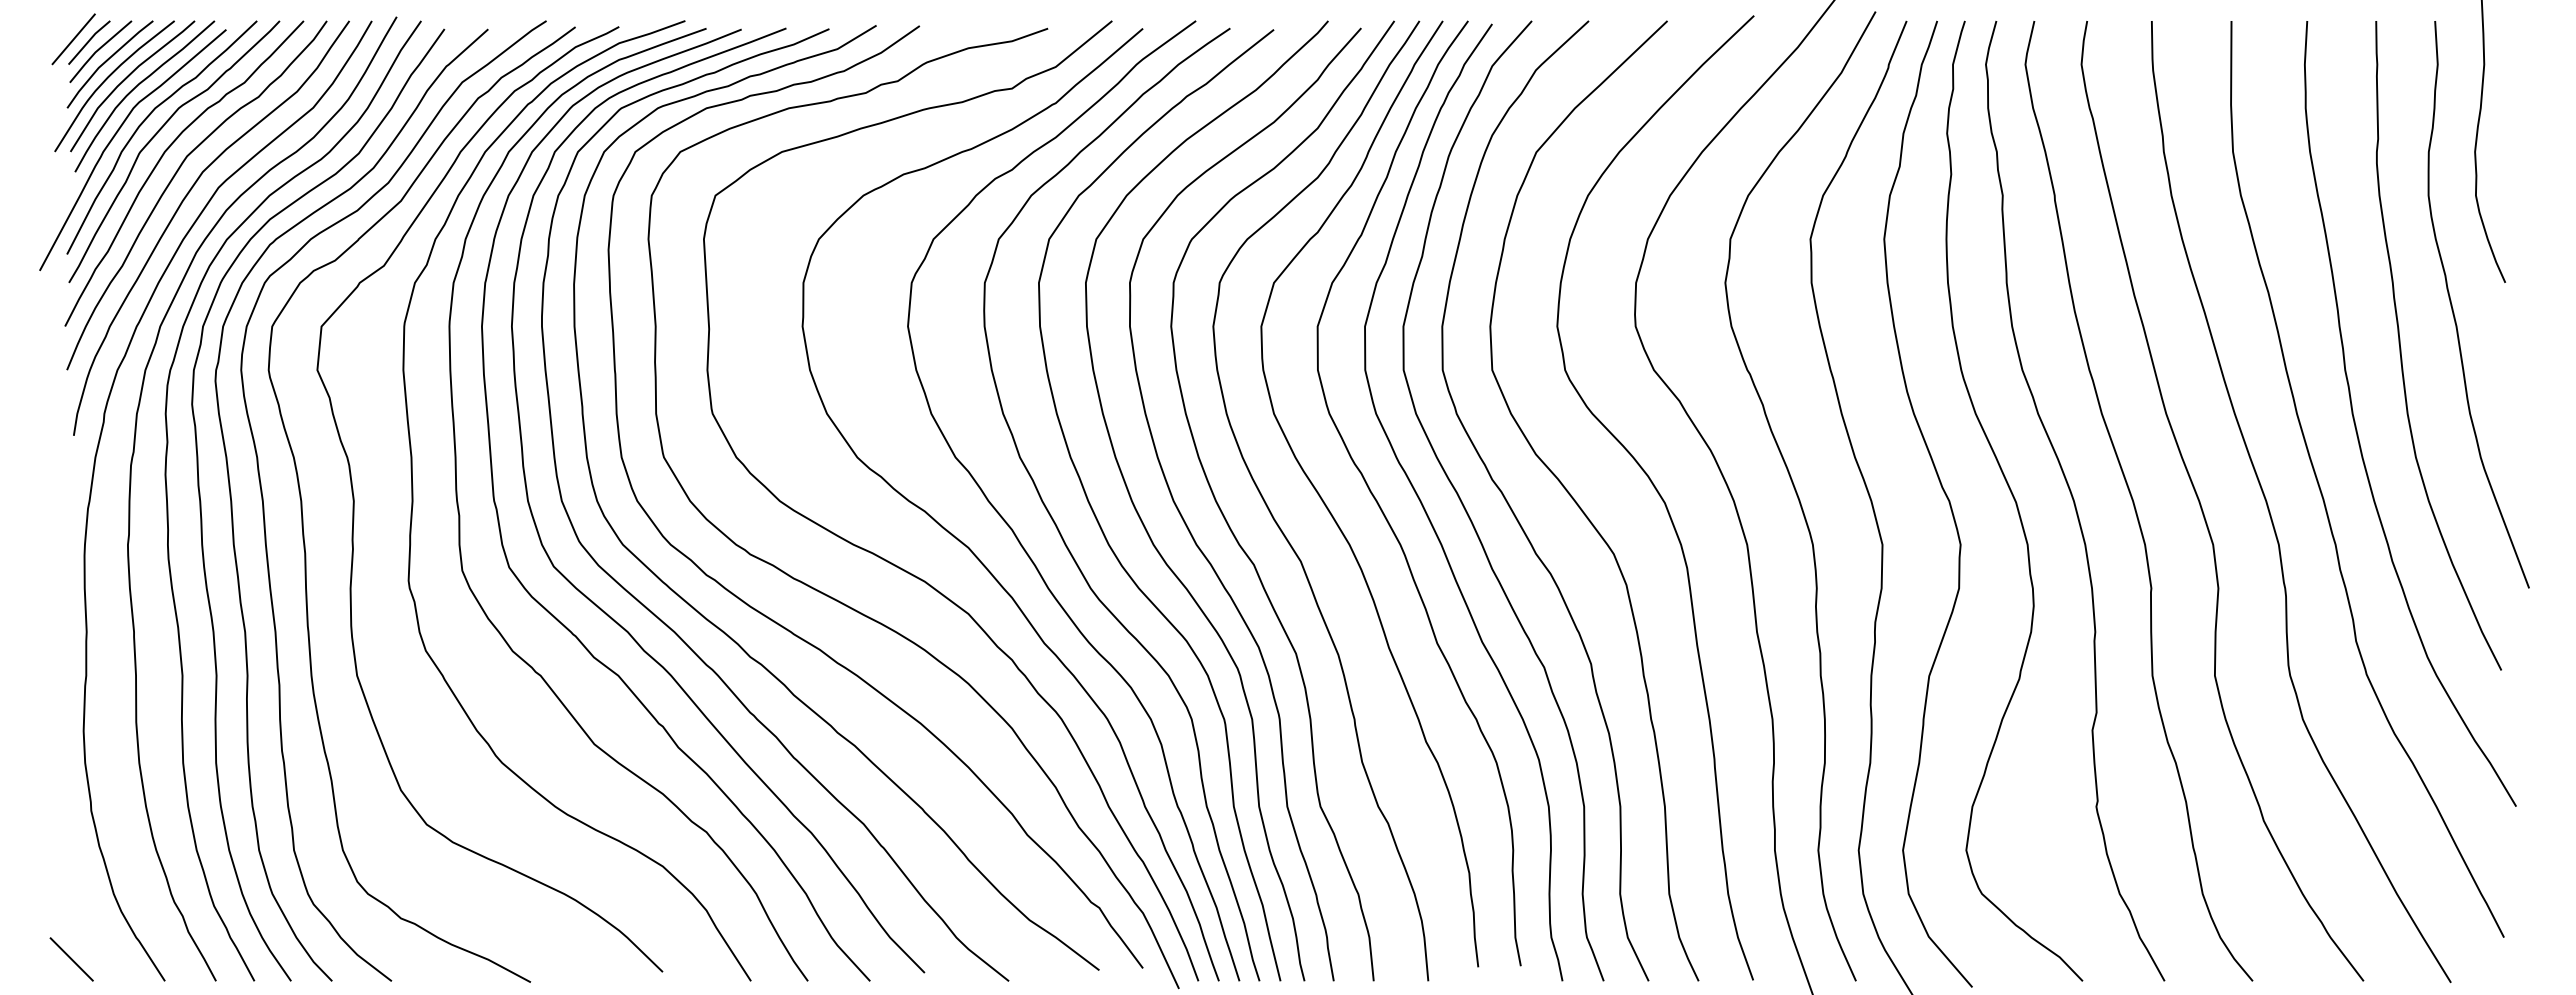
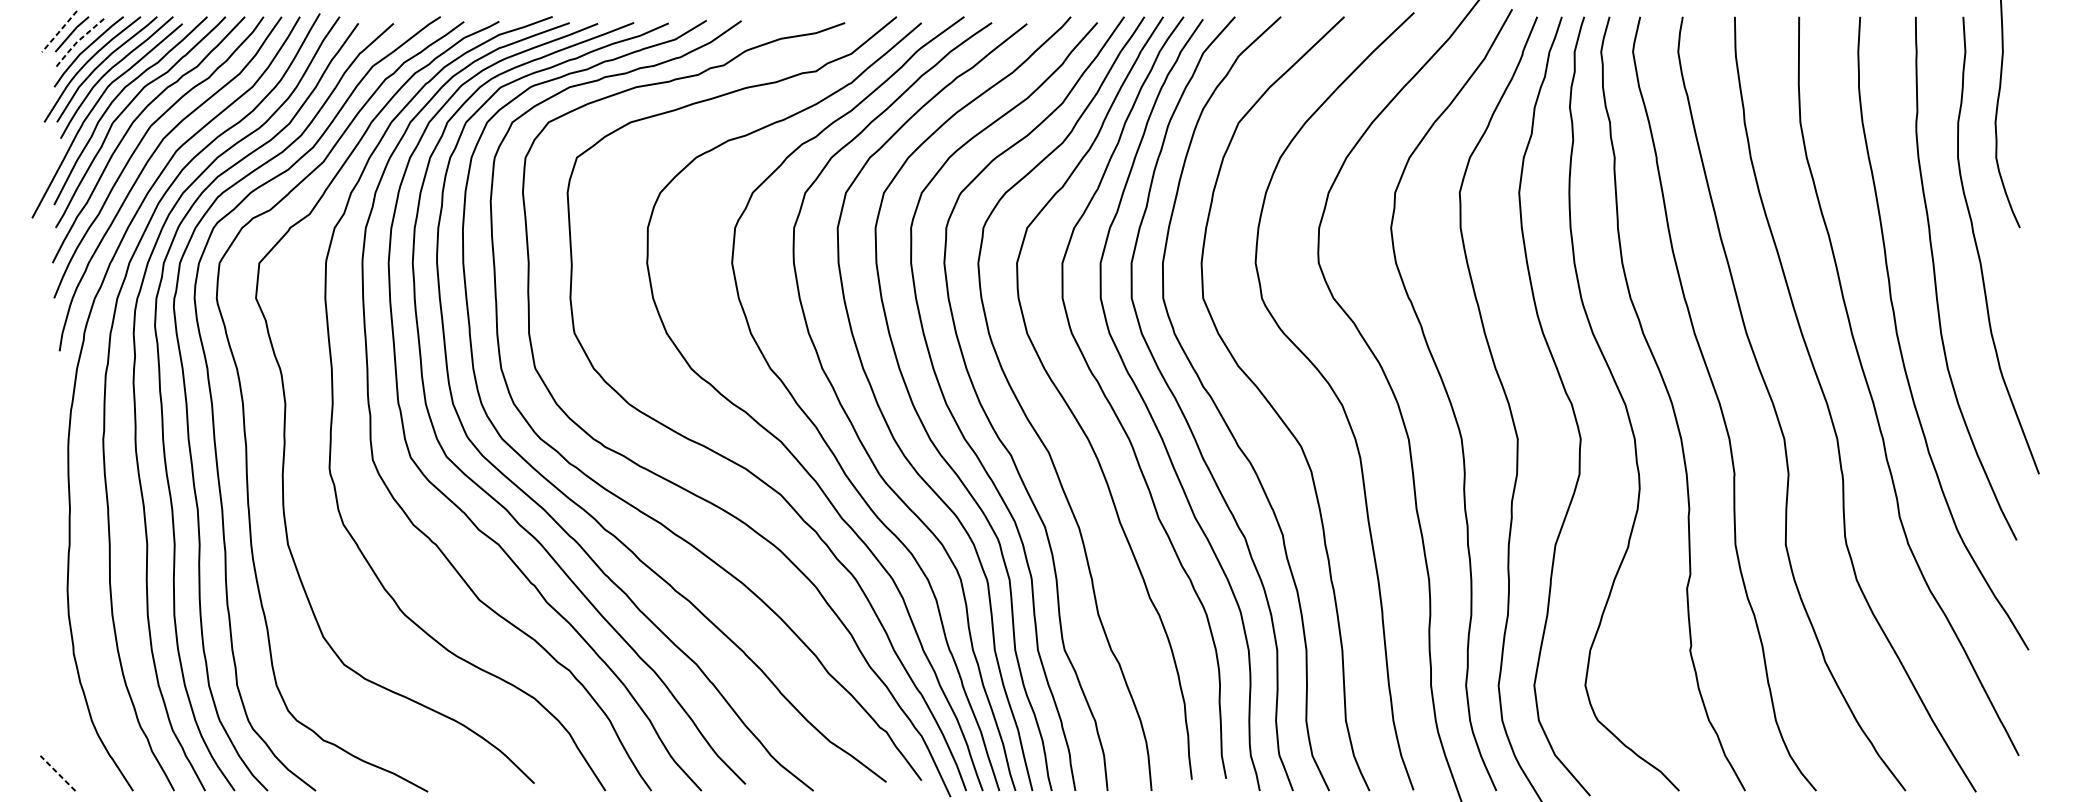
line: (73, 39) -> (59, 31), solid -> dashed
line: (97, 50) -> (78, 40), solid -> dashed
line: (71, 959) -> (57, 773), solid -> dashed

